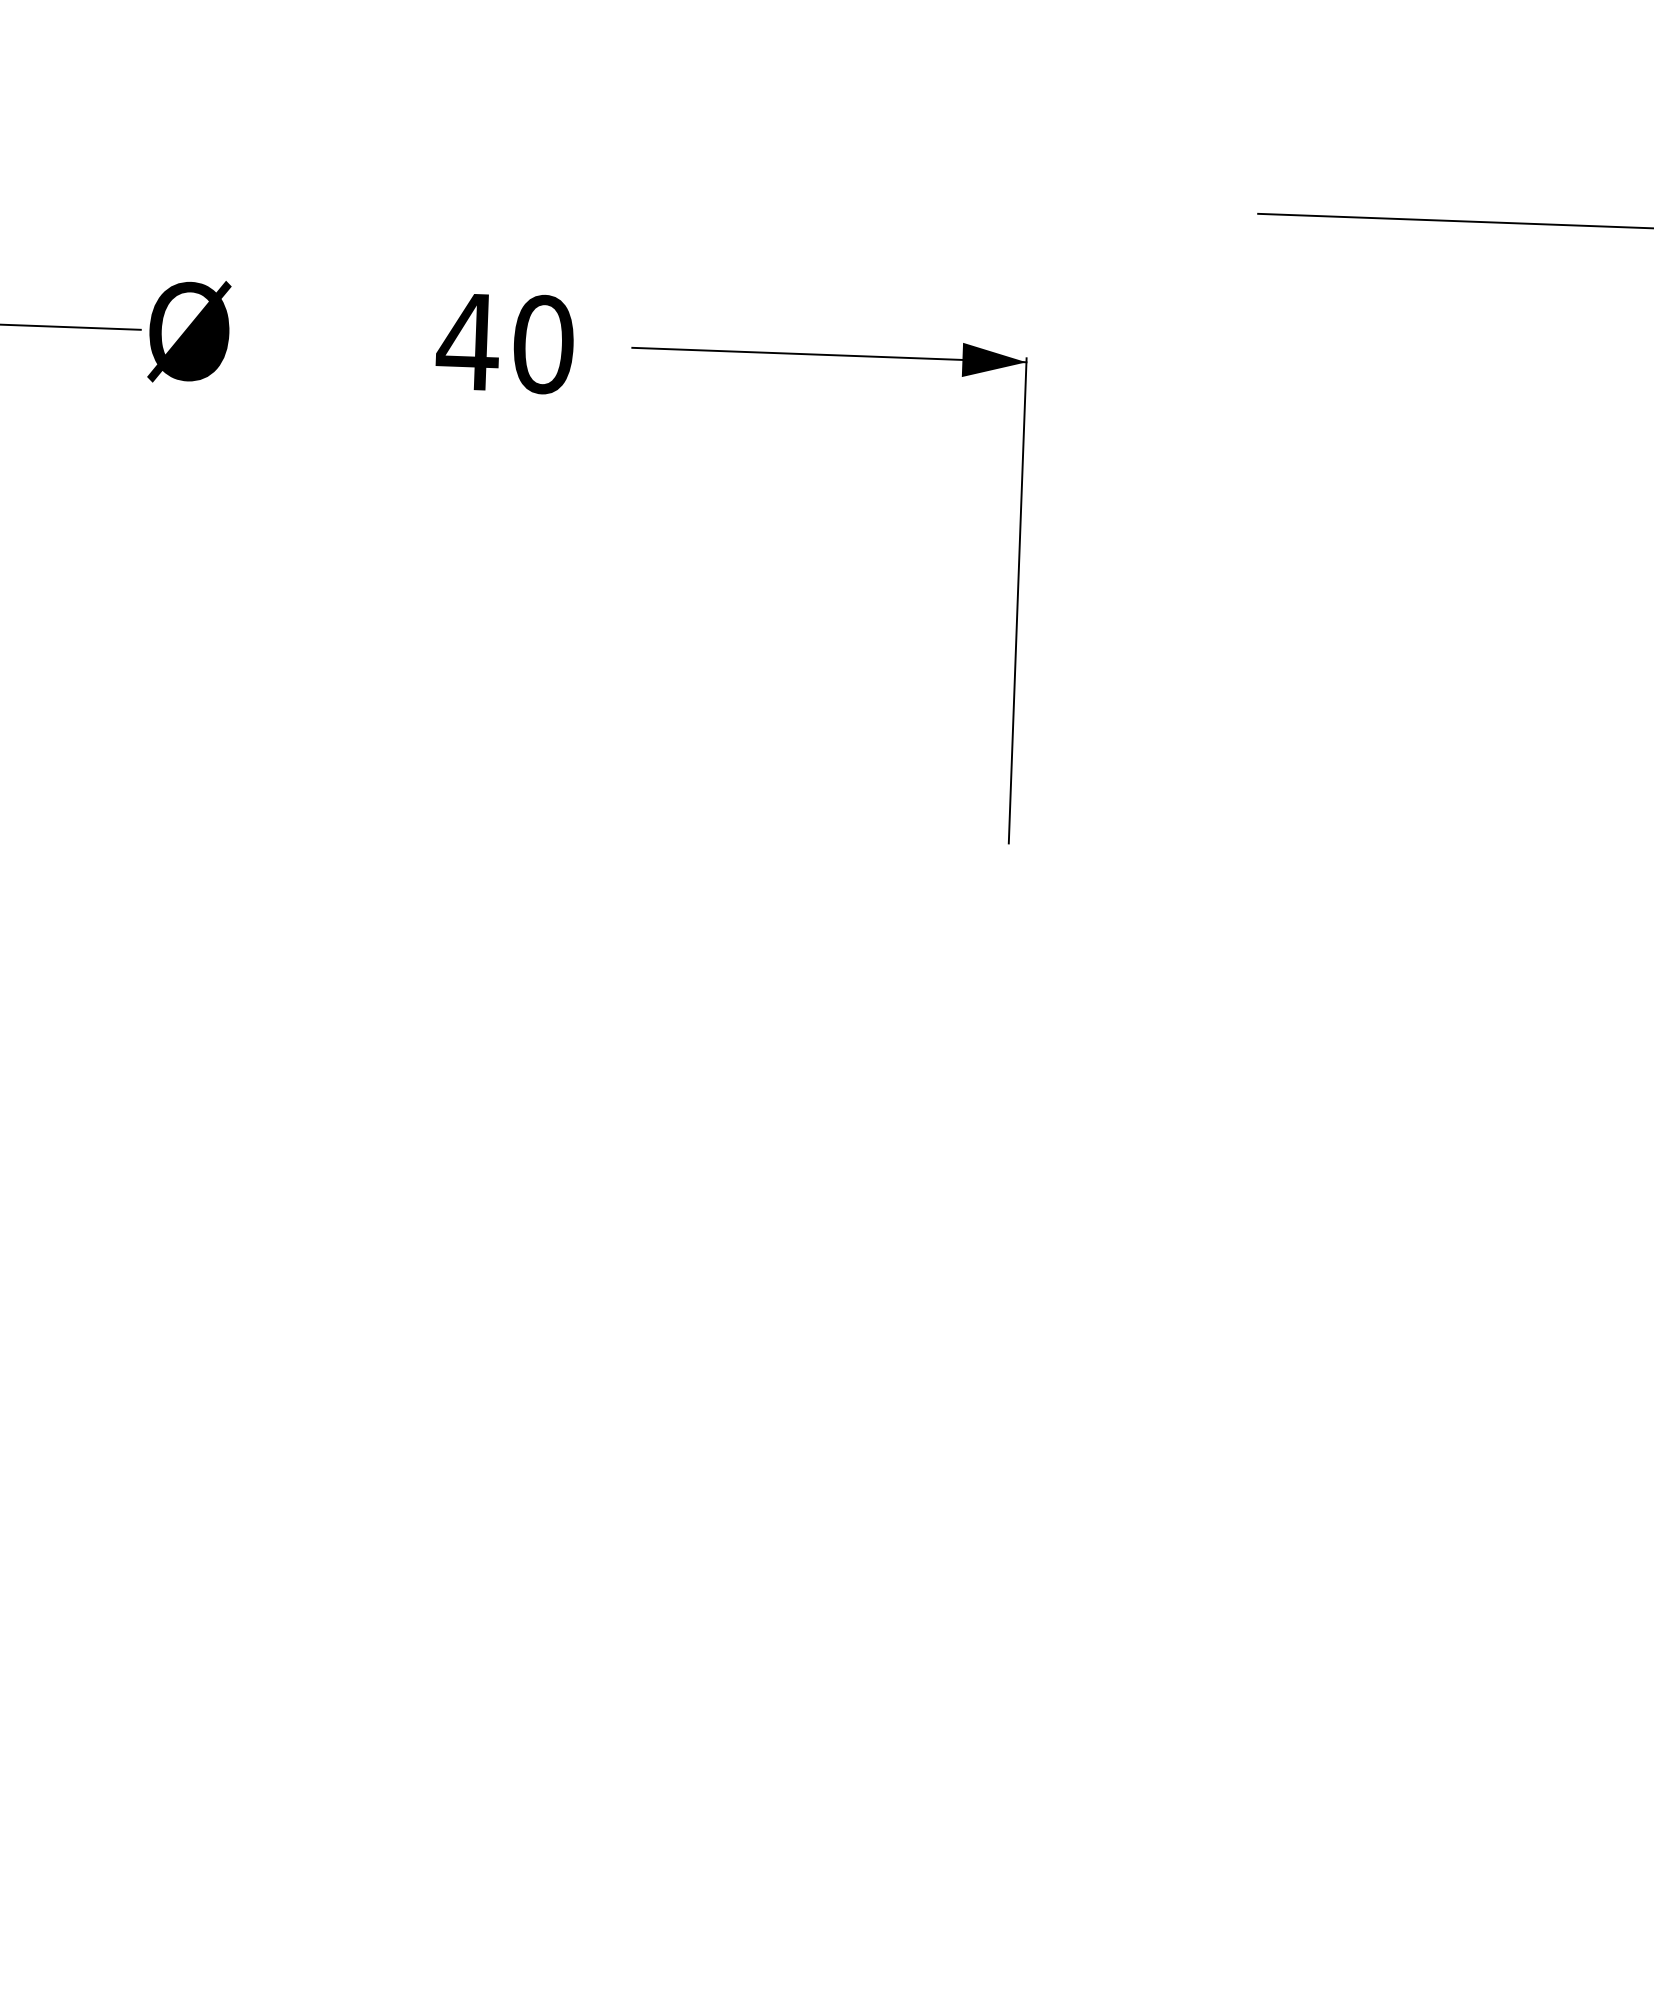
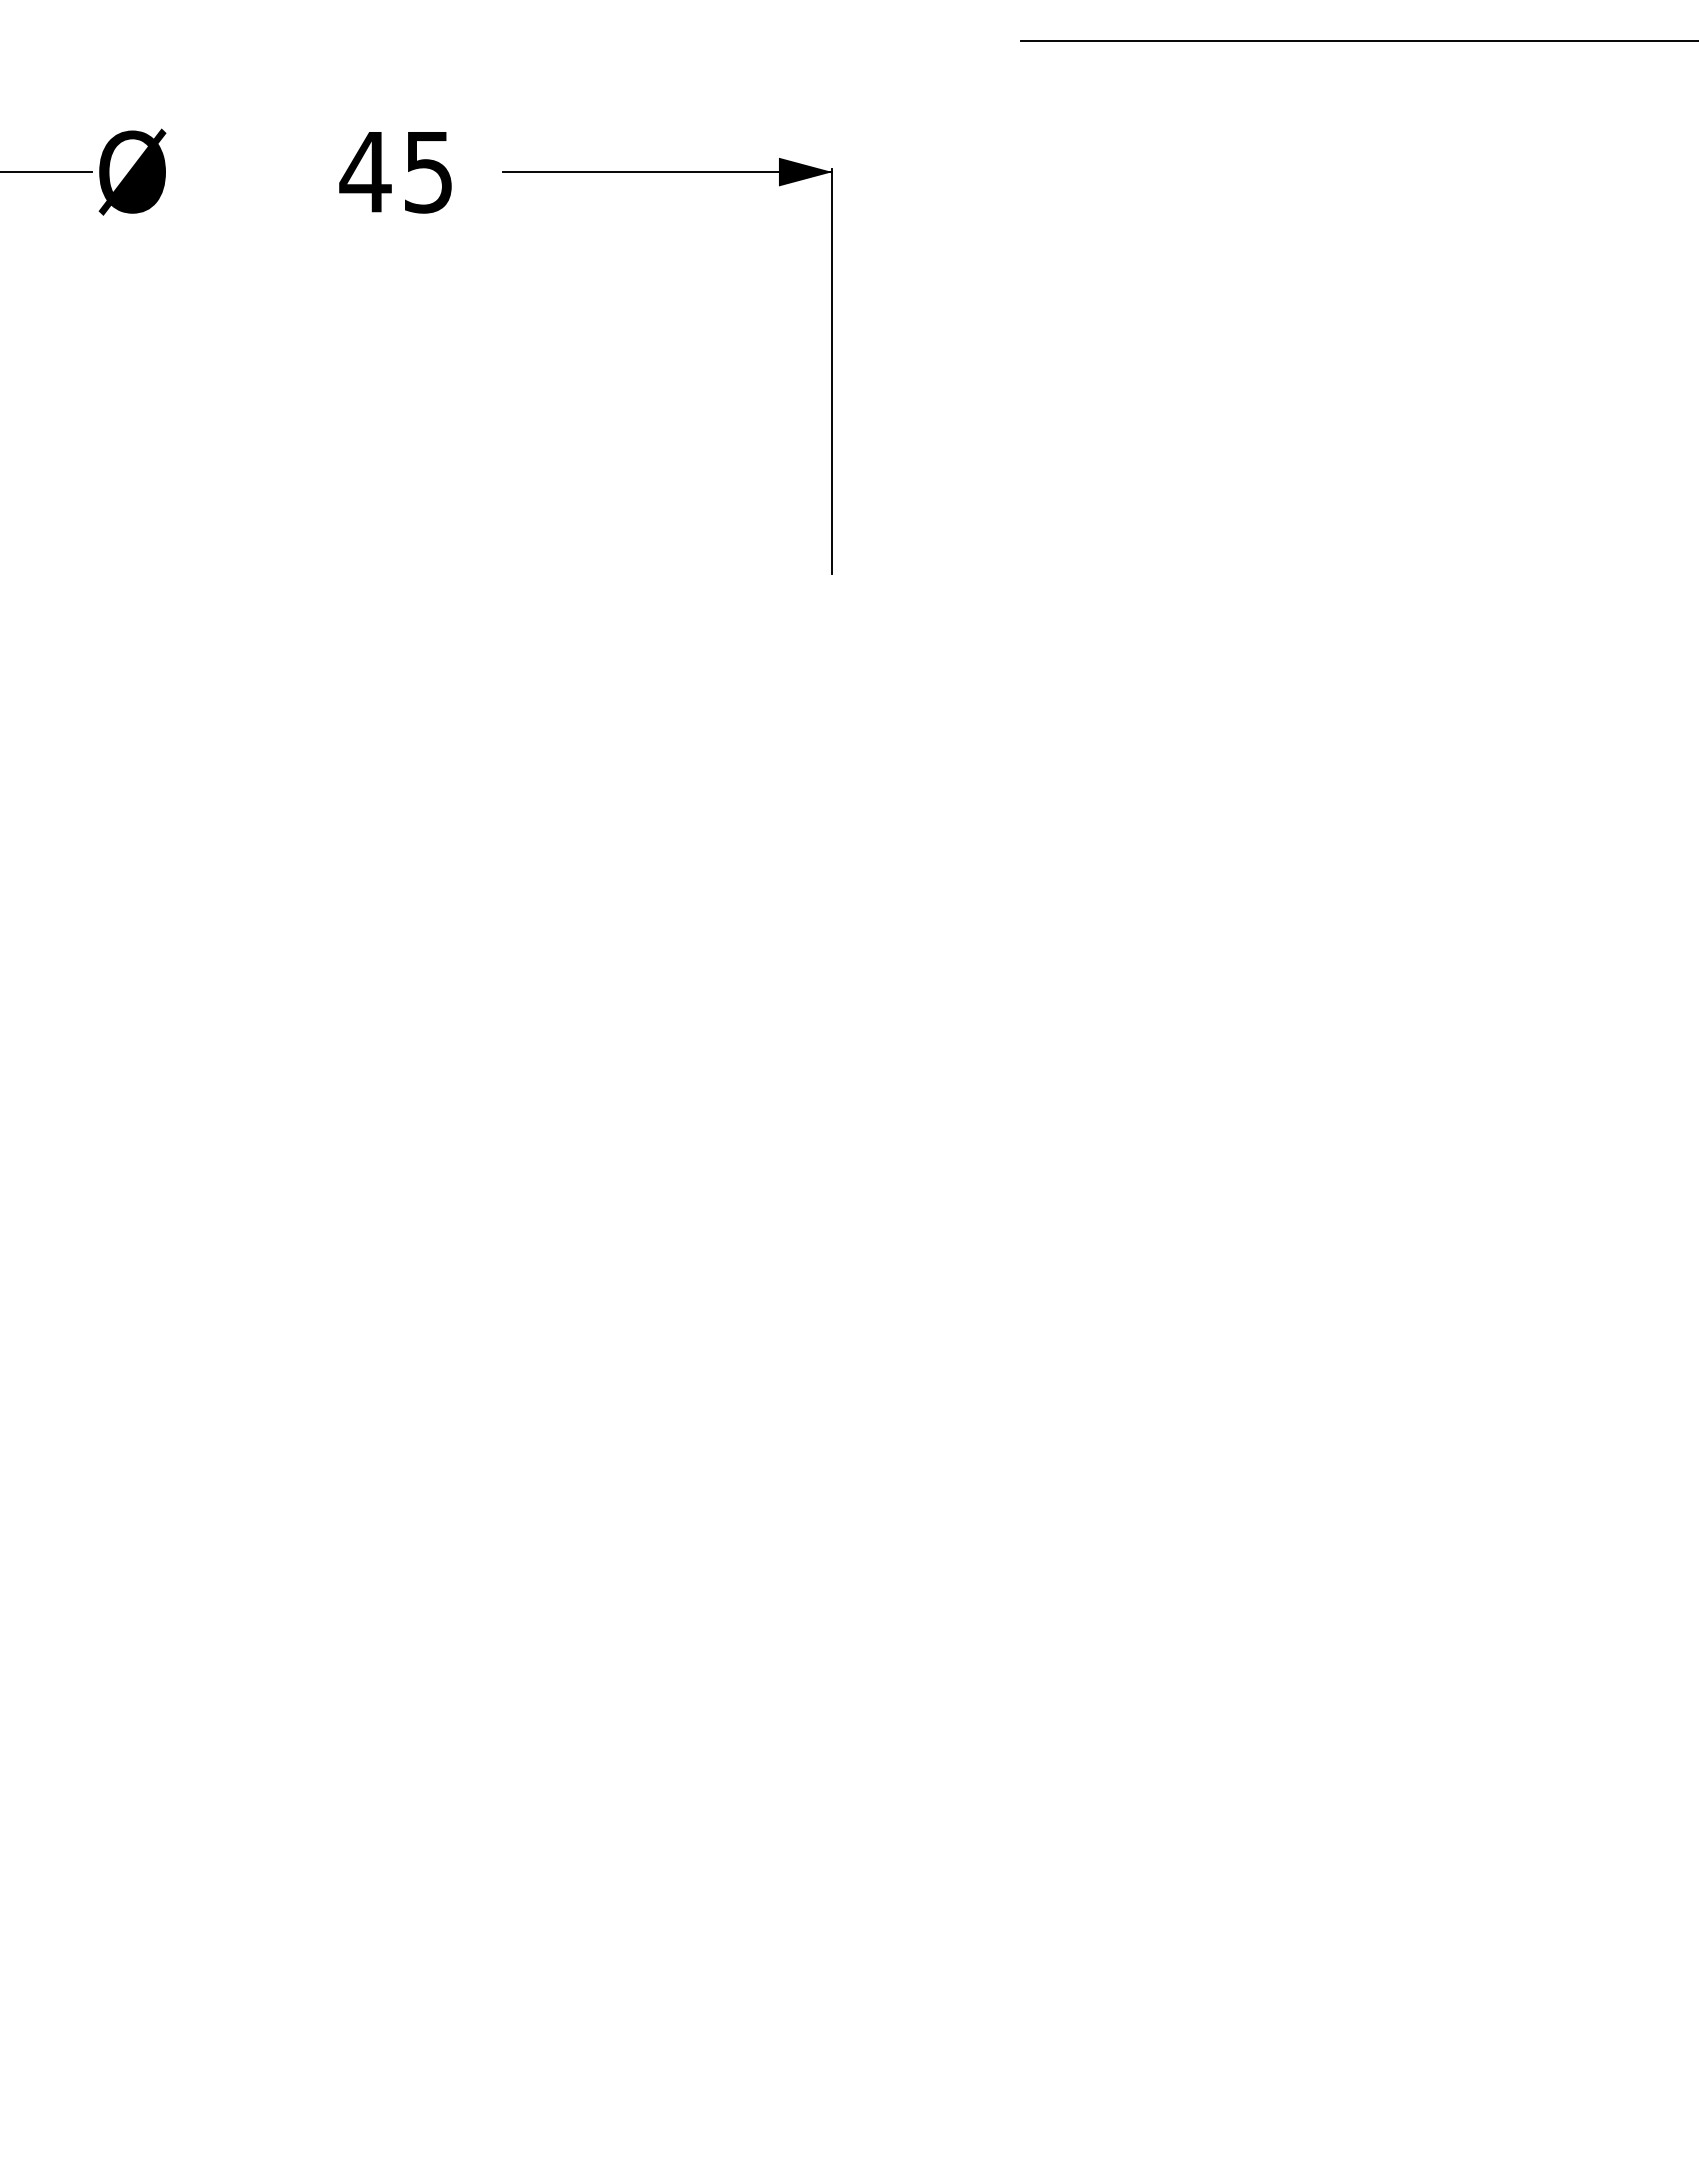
text: (543, 343) -> (428, 171), 40 -> 45

